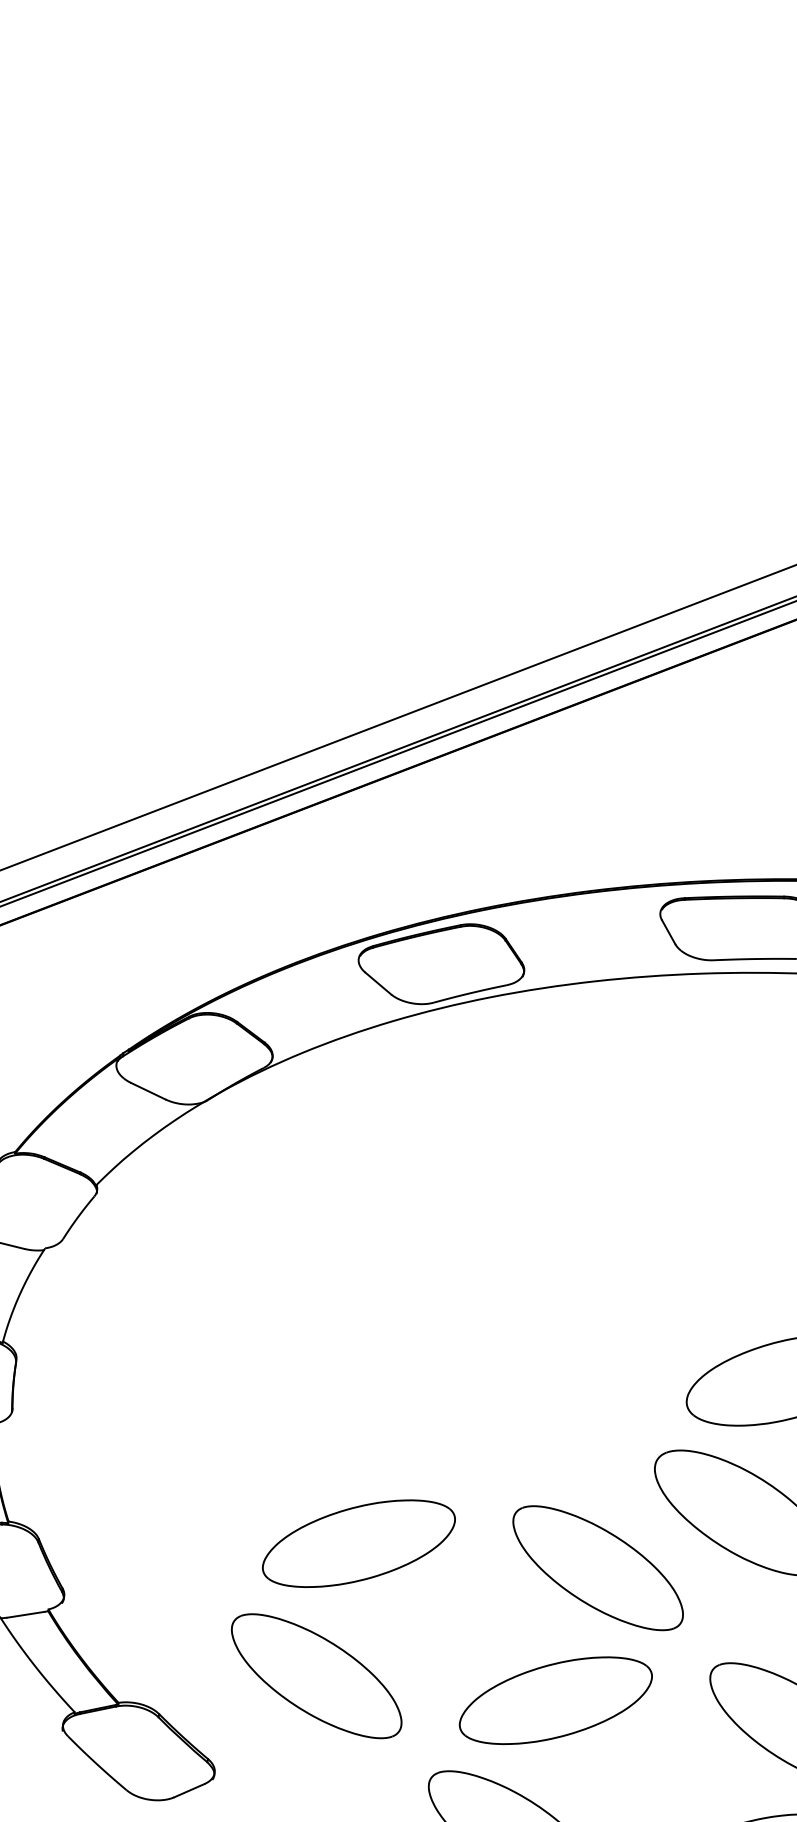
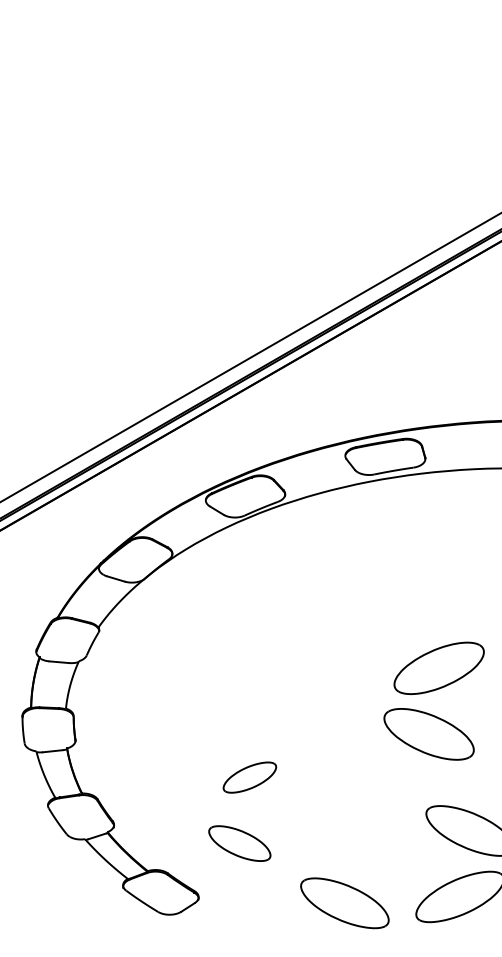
part: (358, 1543) -> (249, 777), size x0.6
part: (596, 1568) -> (364, 771), removed
part: (316, 1675) -> (239, 843), size x0.7
part: (554, 1700) -> (354, 837), removed

